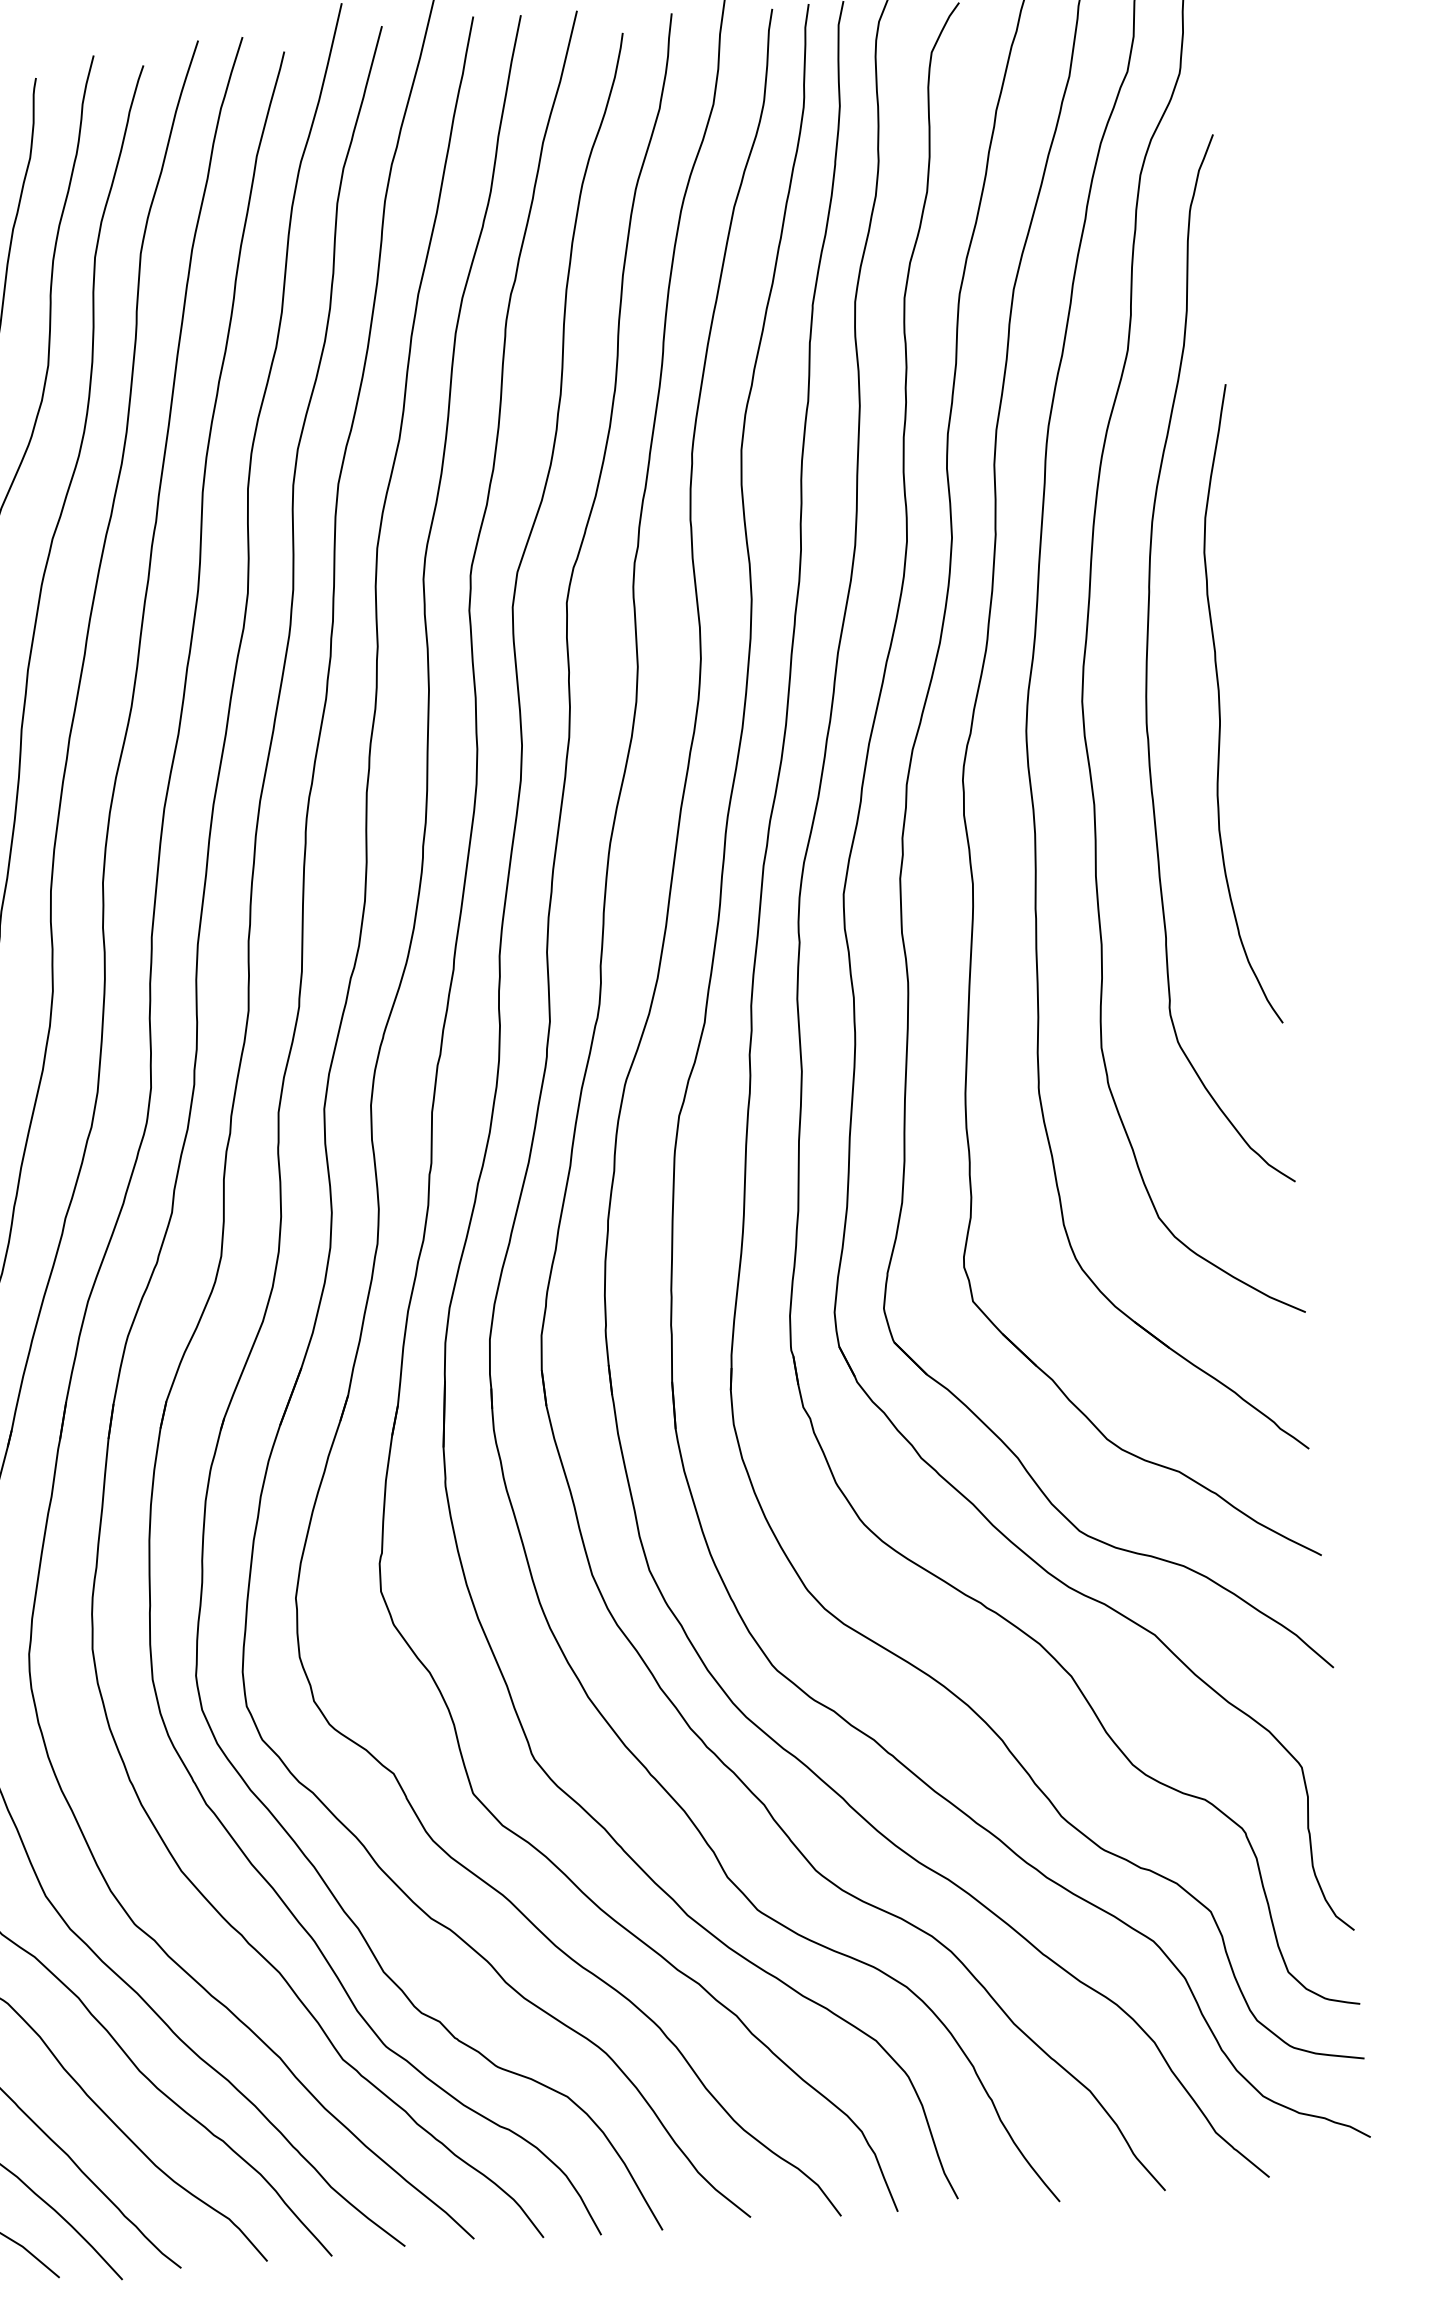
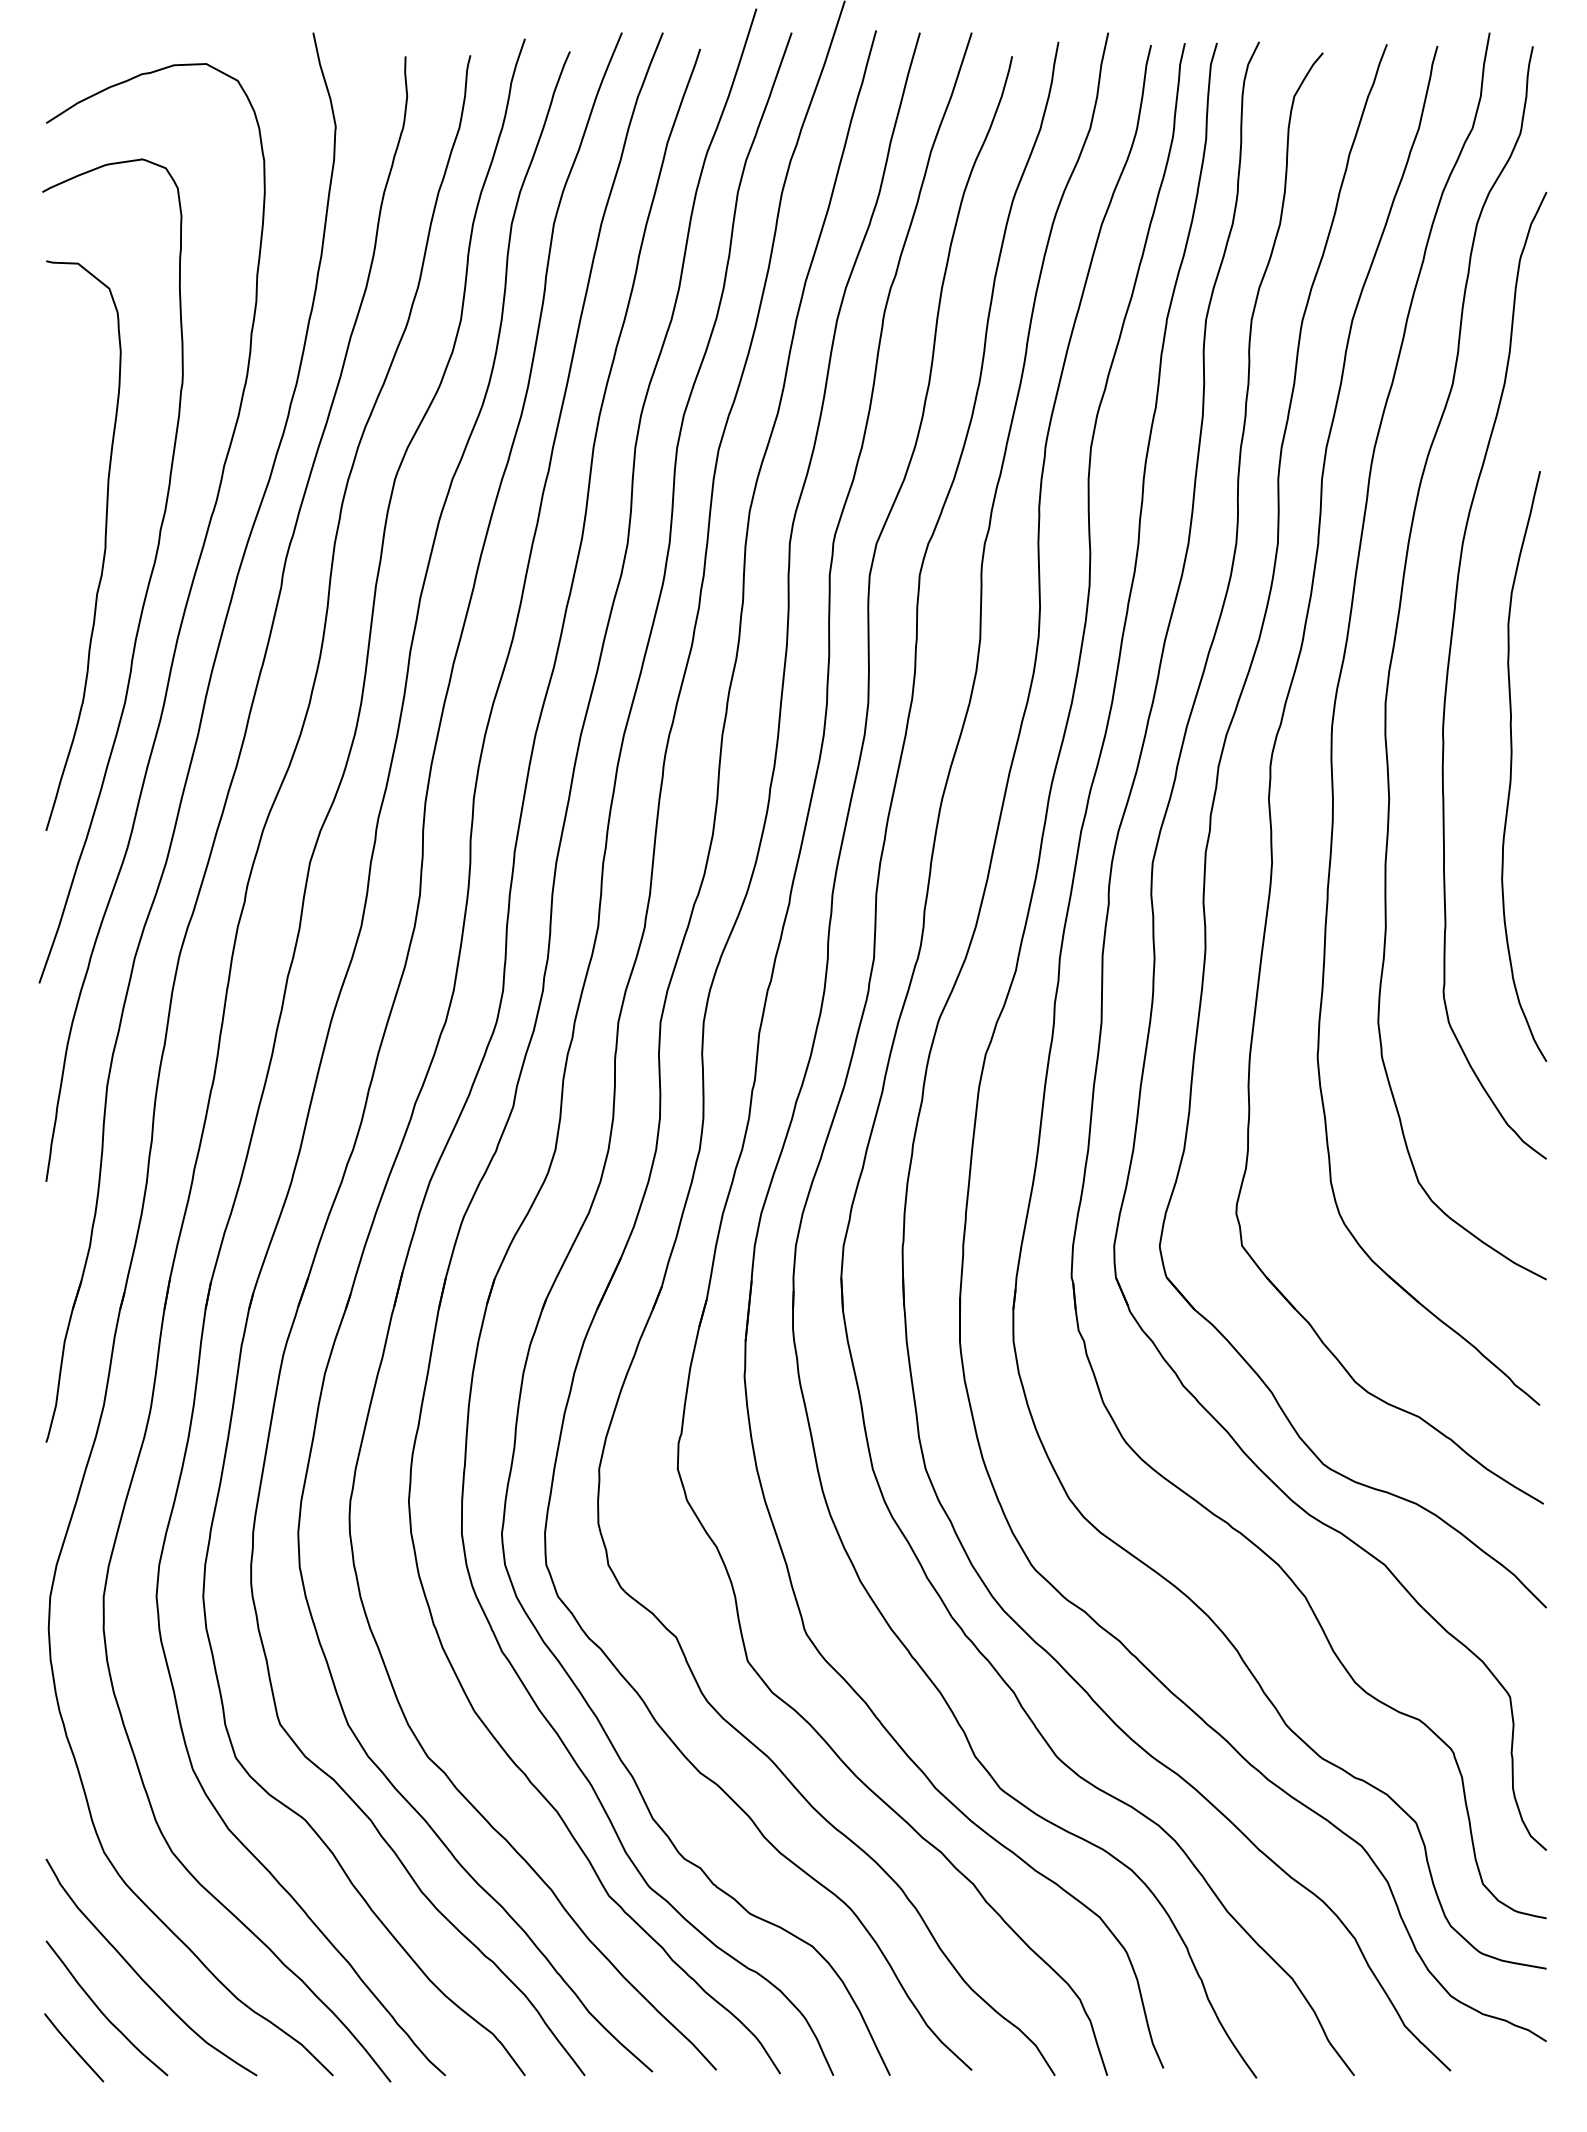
curve: (1220, 704) -> (1512, 764), moved

